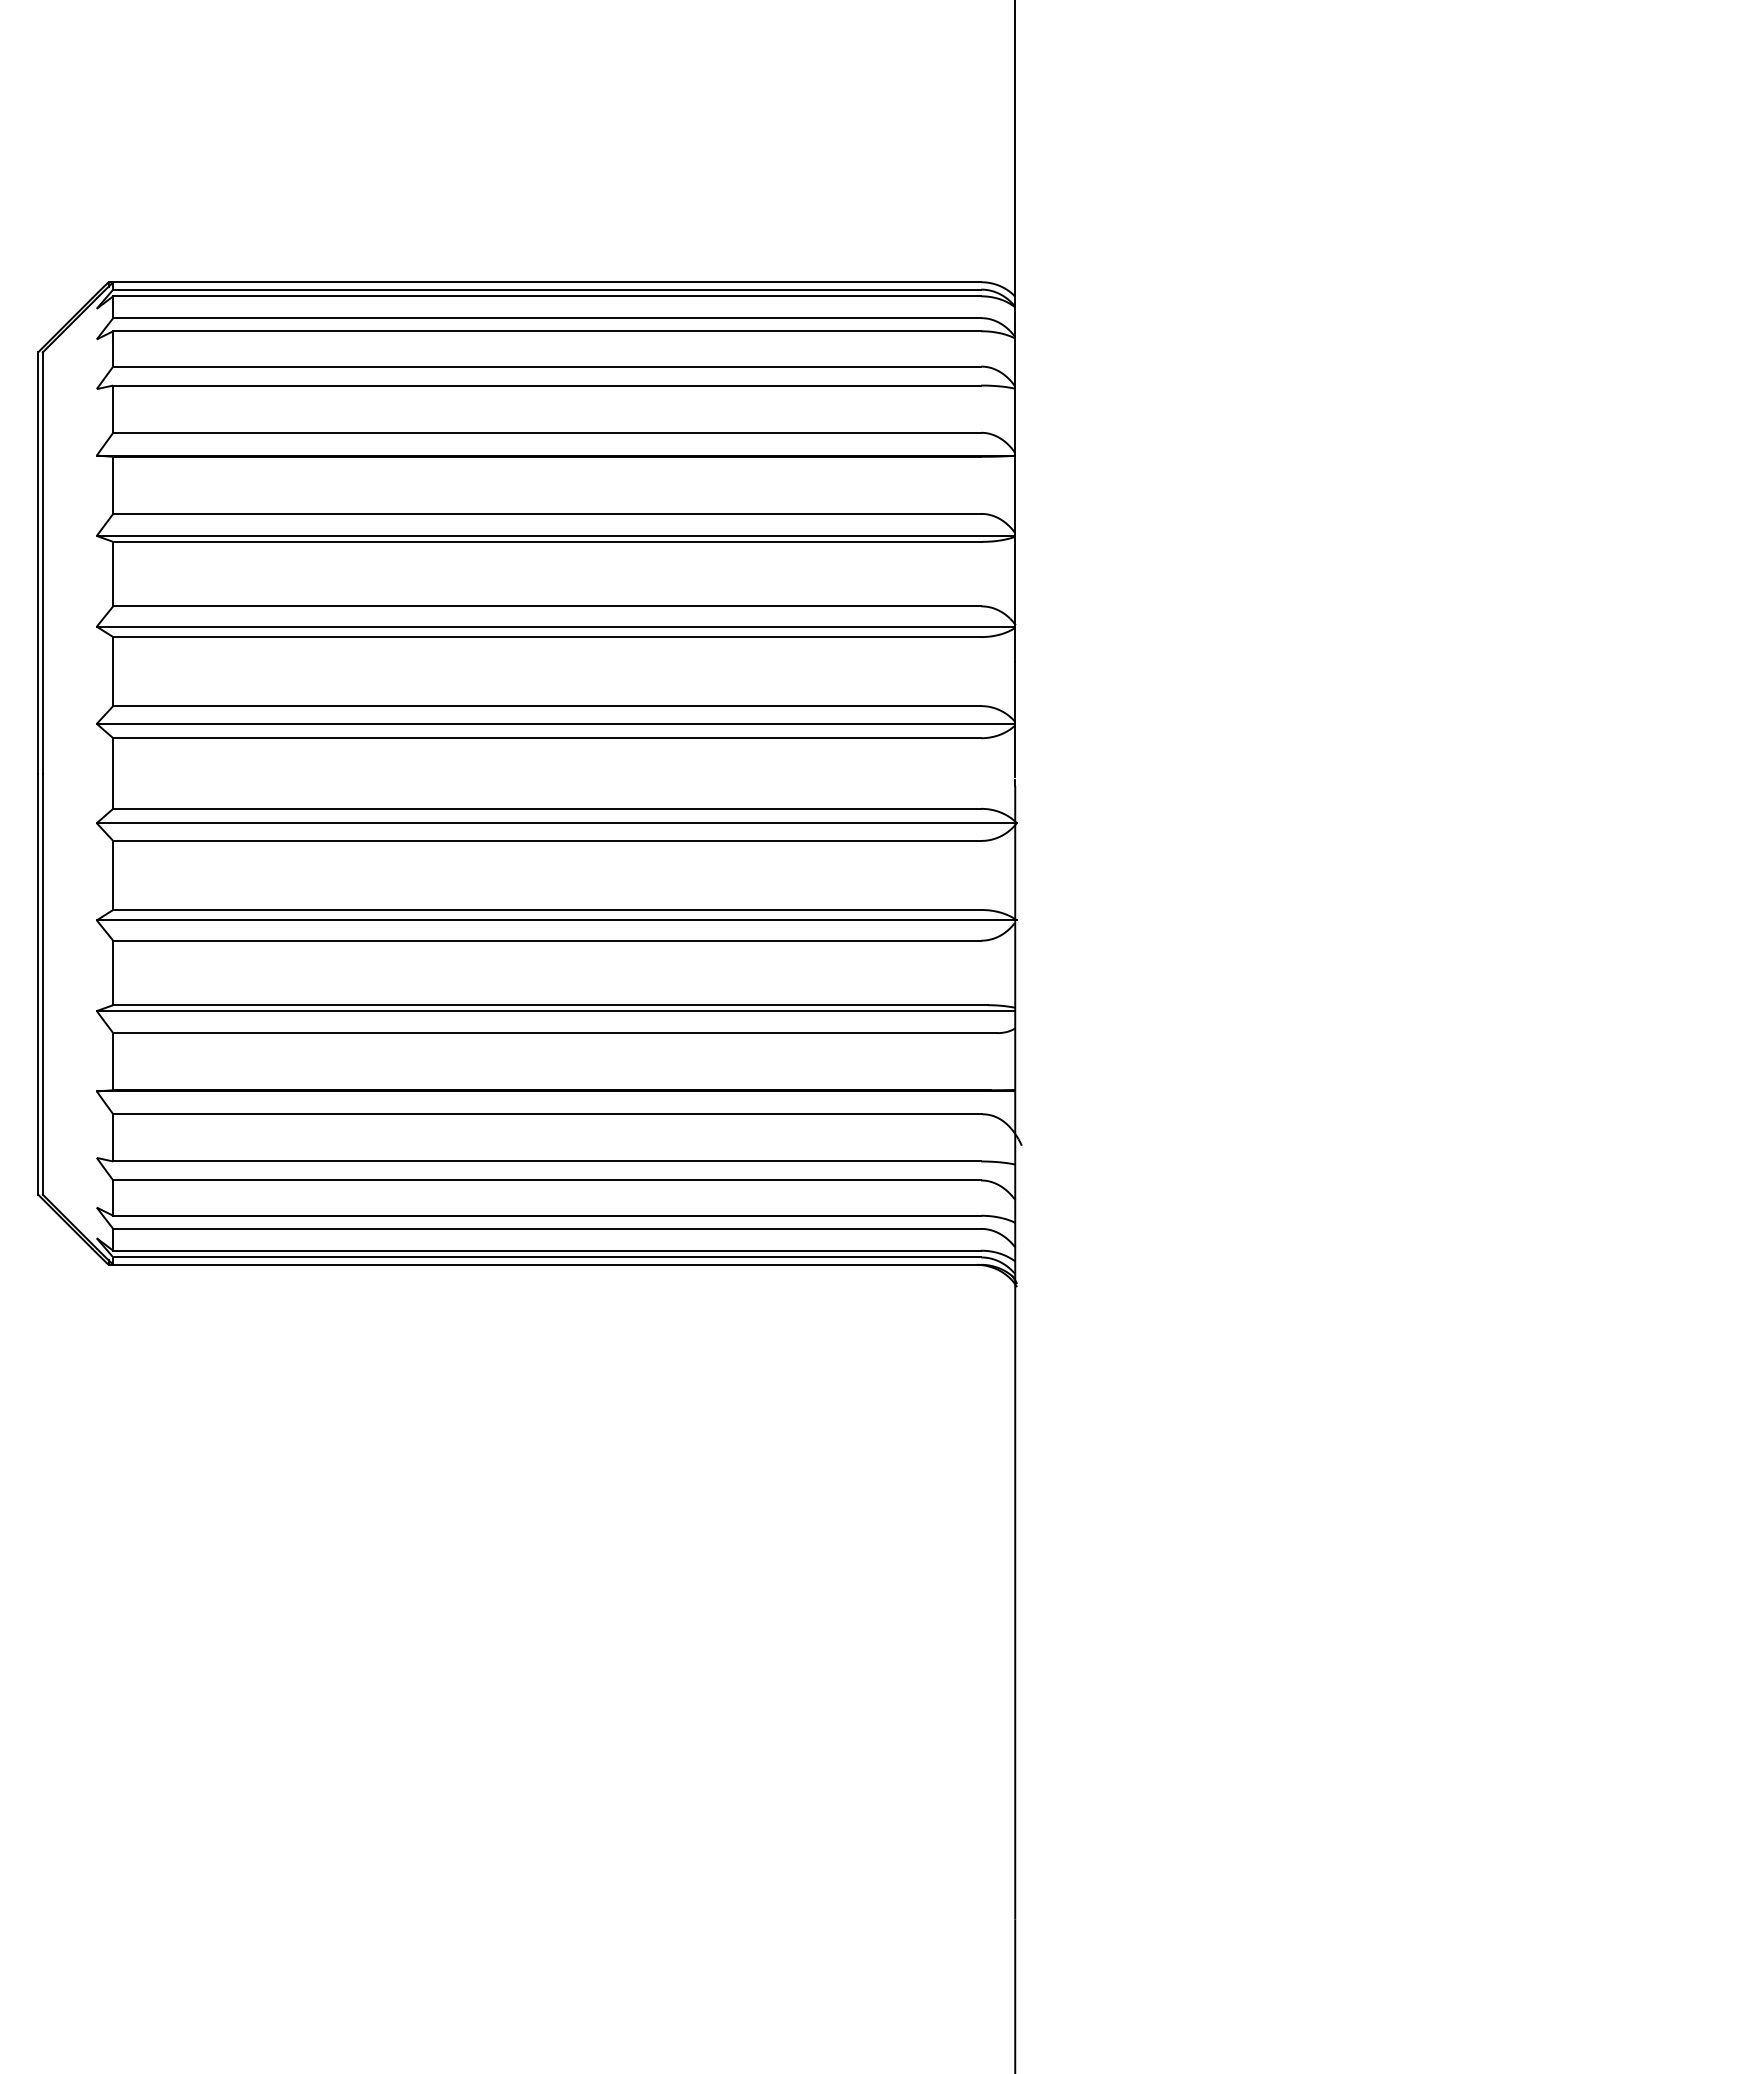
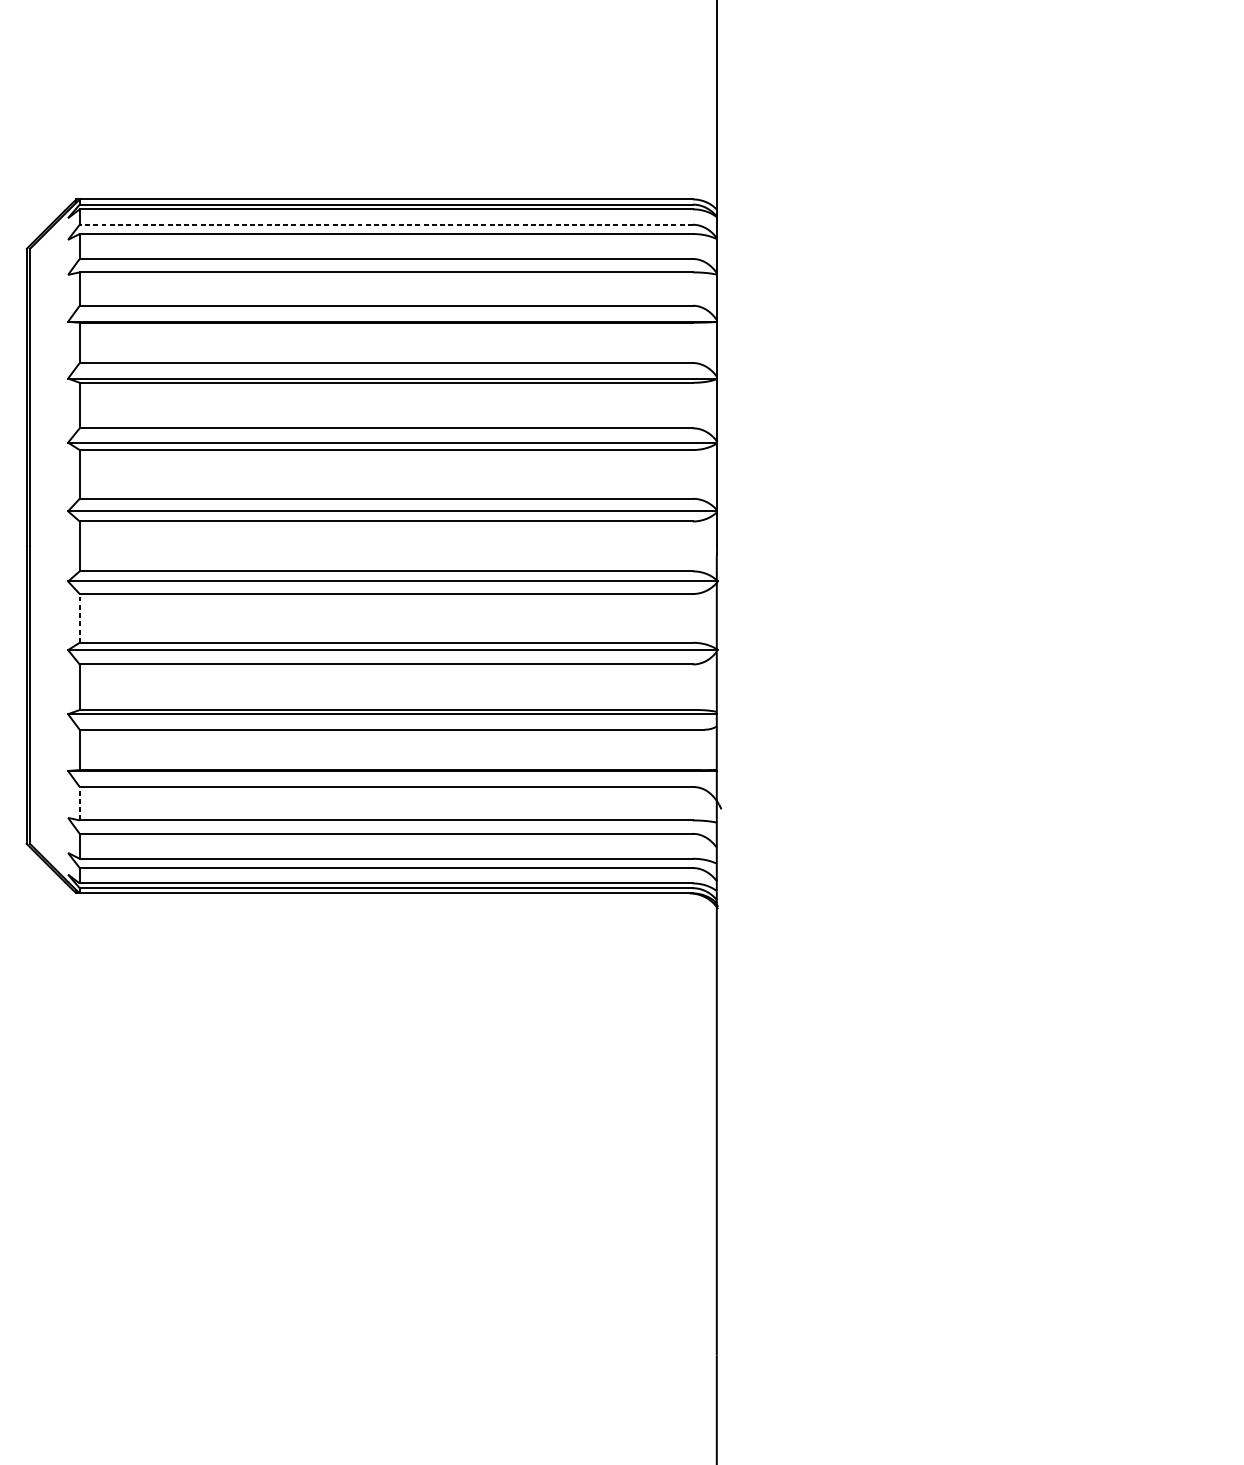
line: (547, 318) -> (386, 225), solid -> dashed
line: (113, 875) -> (79, 618), solid -> dashed
line: (113, 1137) -> (79, 803), solid -> dashed

